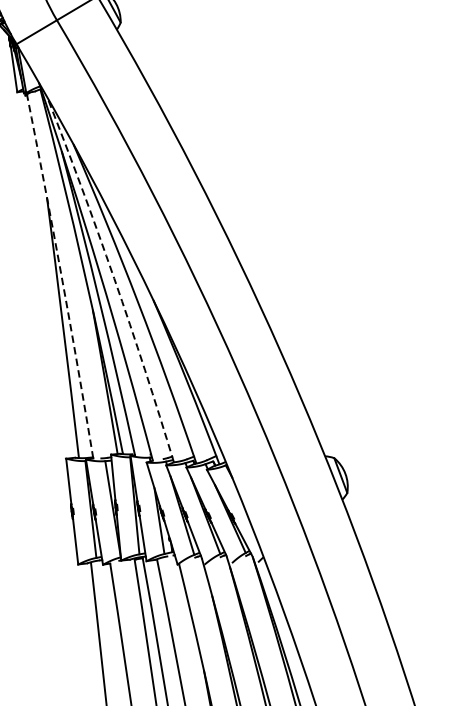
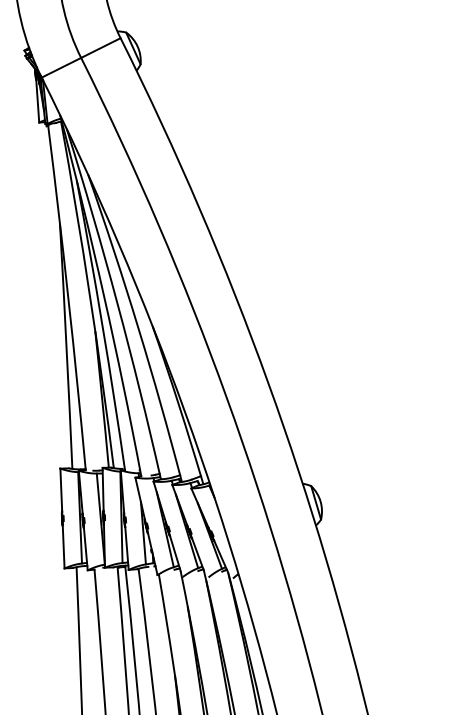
arc: (61, 276) -> (68, 297), dashed -> solid
arc: (114, 278) -> (117, 303), dashed -> solid

